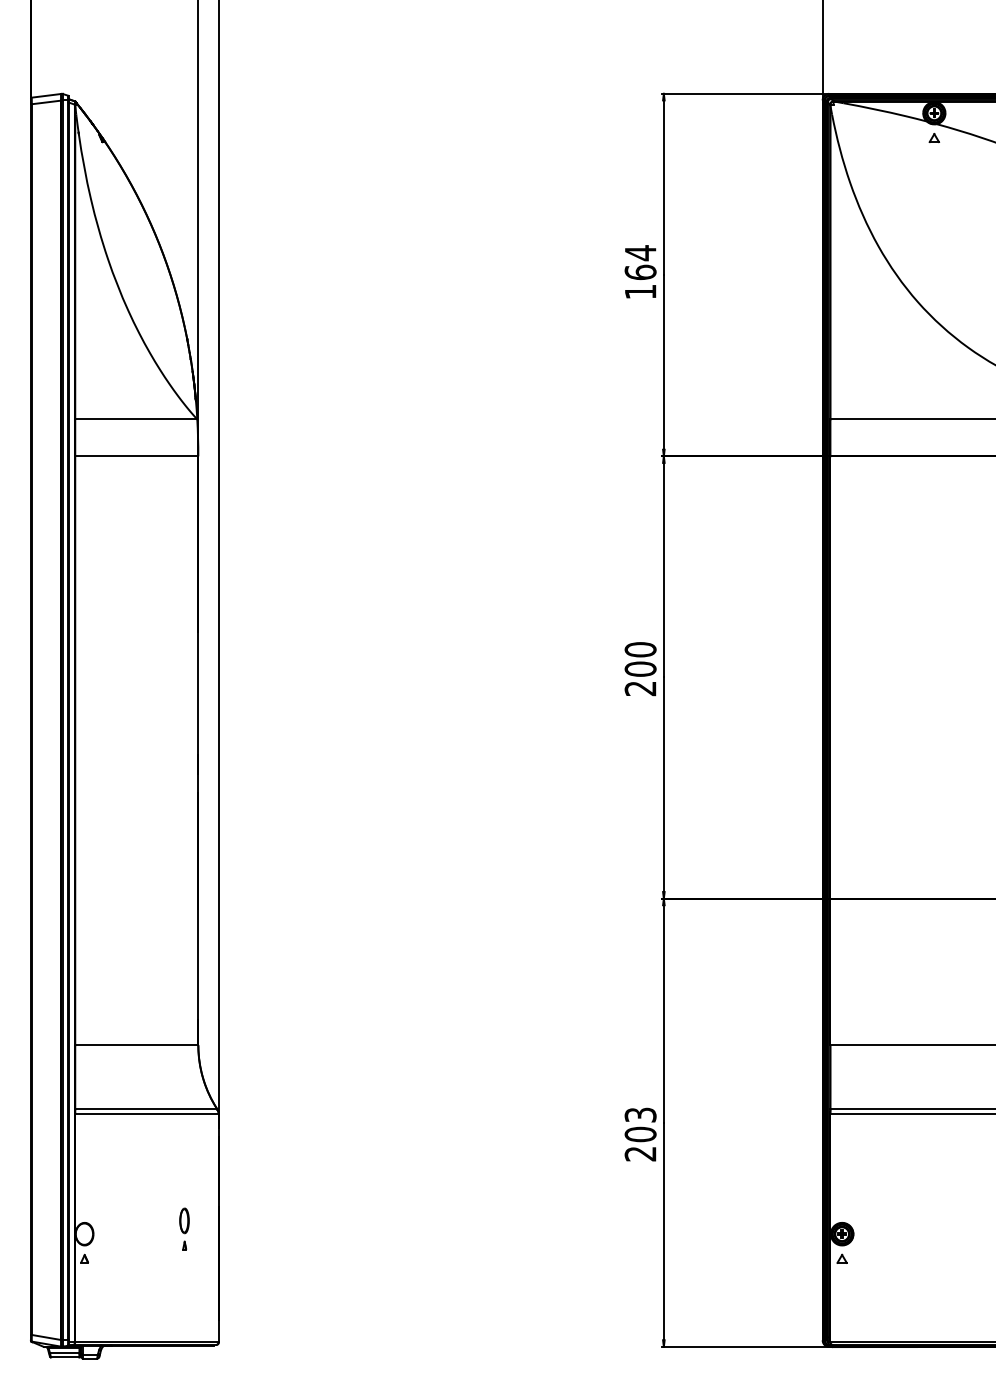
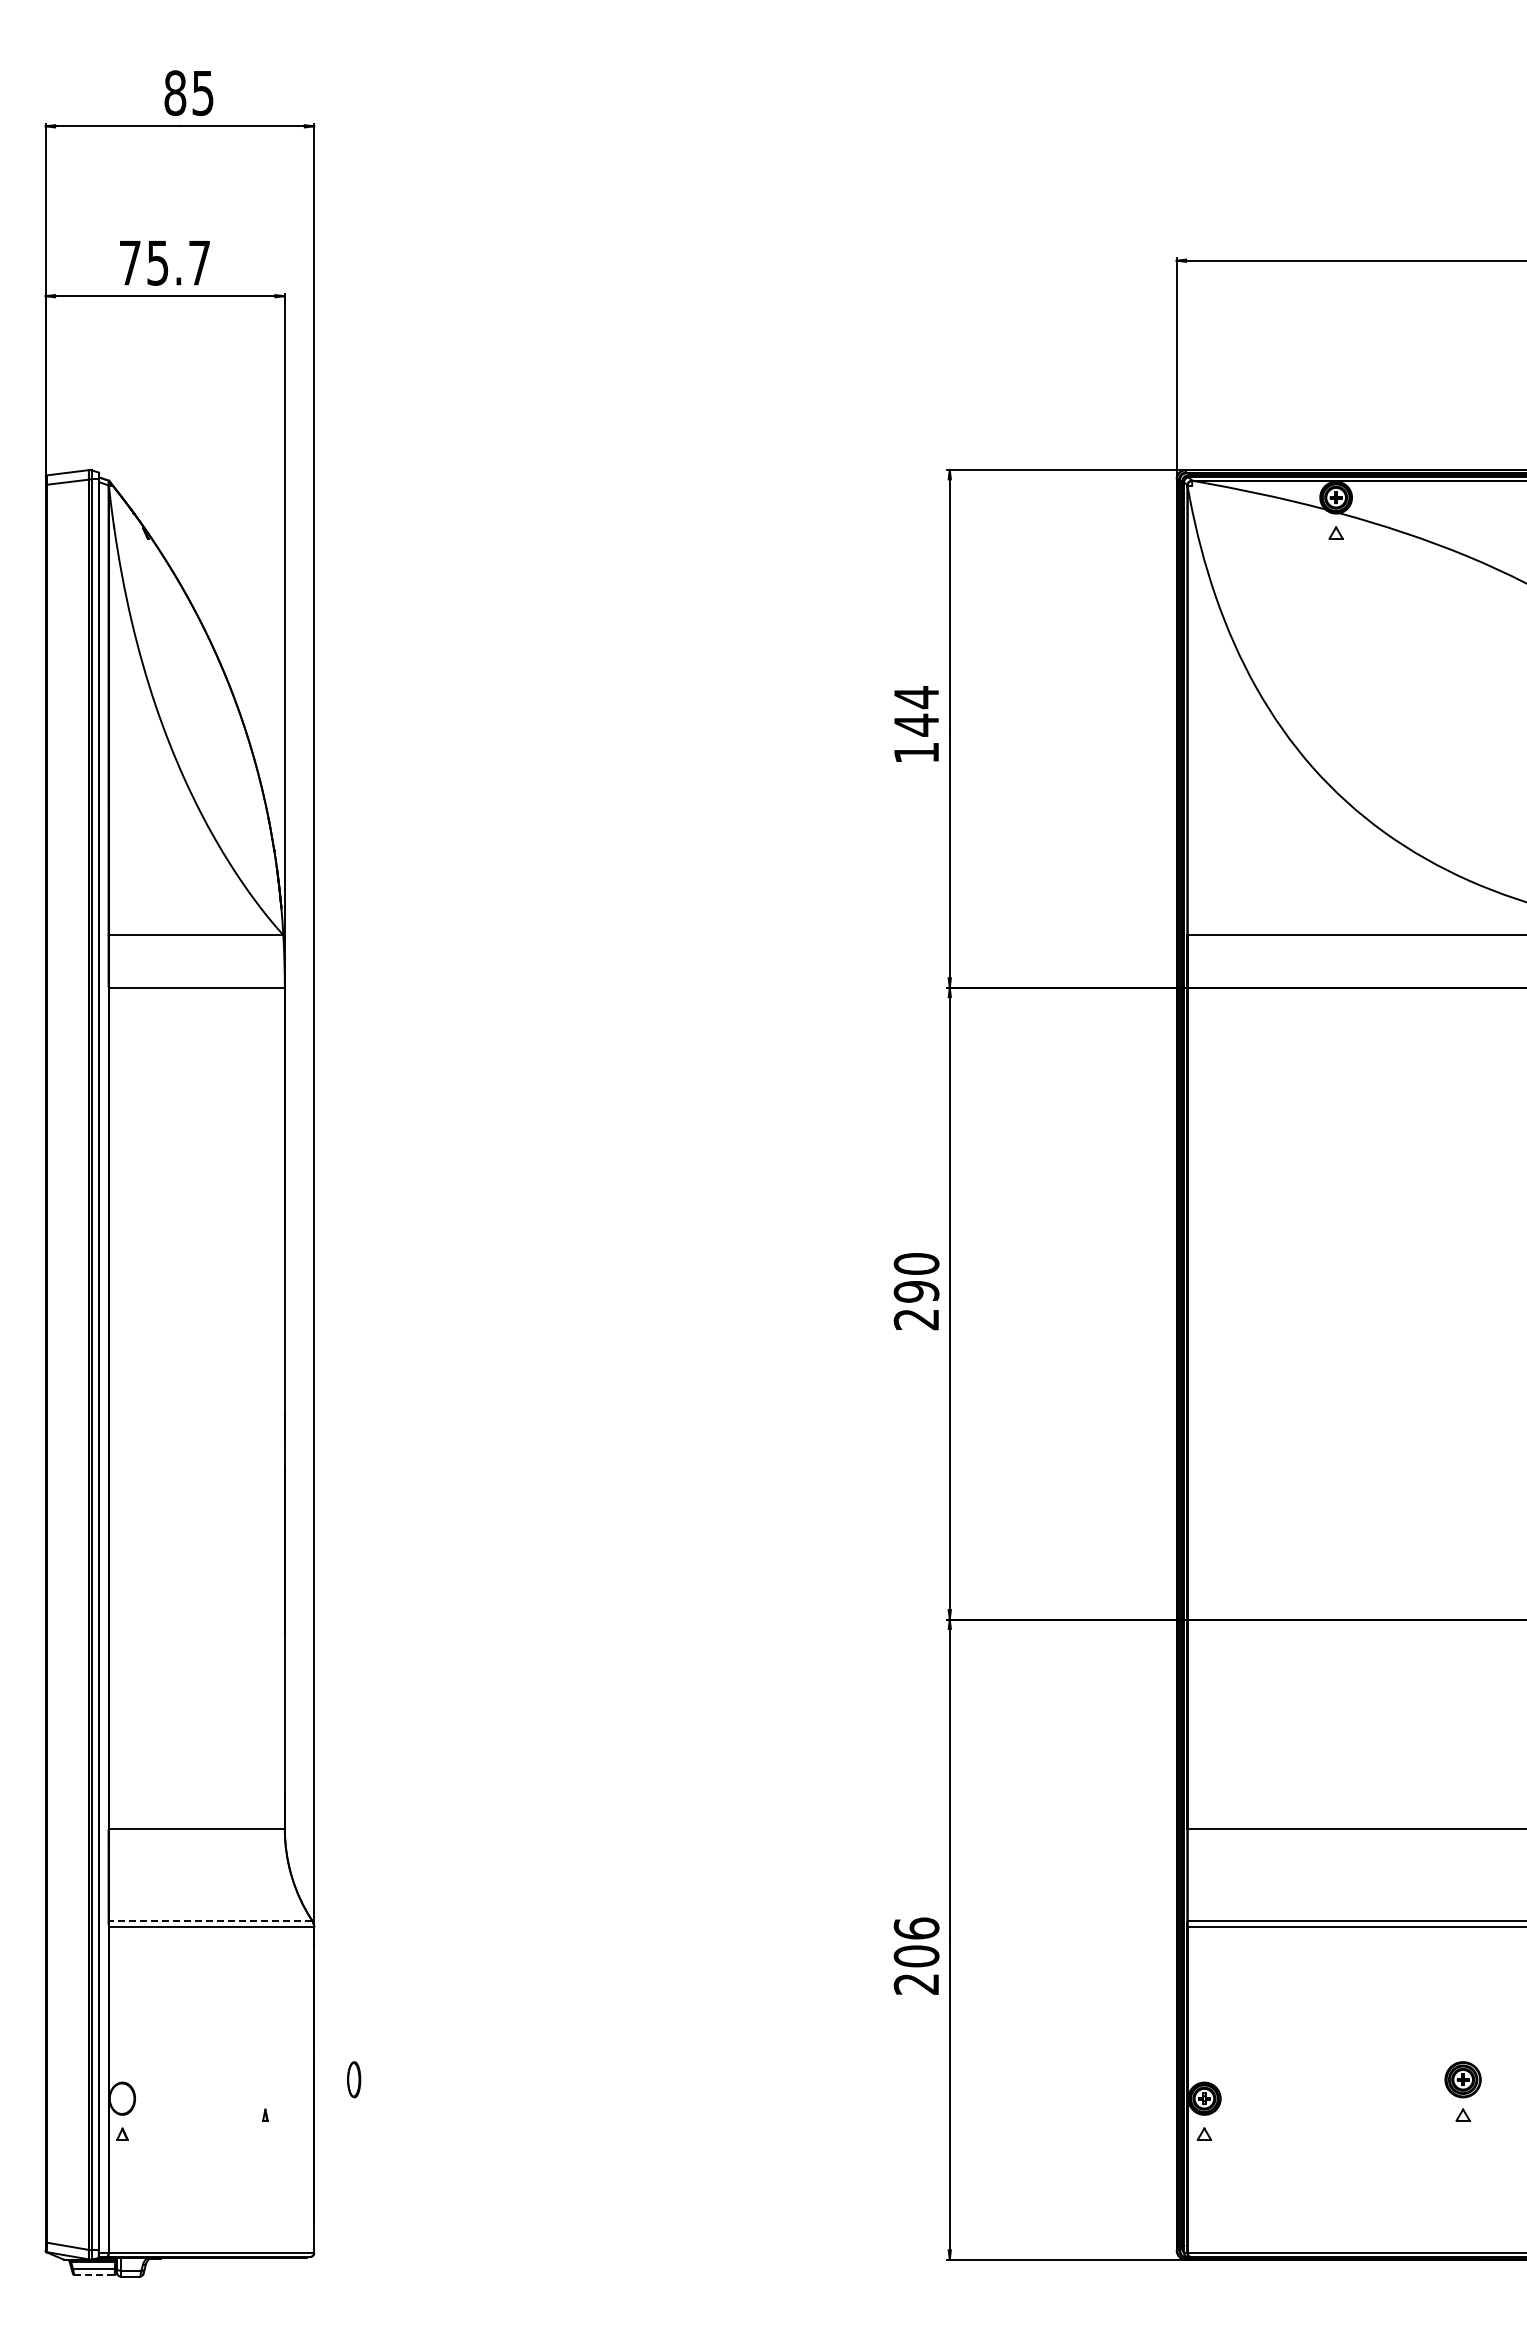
text: (640, 272) -> (916, 724), 164 -> 144
text: (640, 669) -> (916, 1291), 200 -> 290
line: (146, 1109) -> (210, 1920), solid -> dashed
text: (640, 1114) -> (916, 1928), 203 -> 206
part: (184, 1220) -> (354, 2079), moved
line: (65, 1357) -> (95, 2274), solid -> dashed

